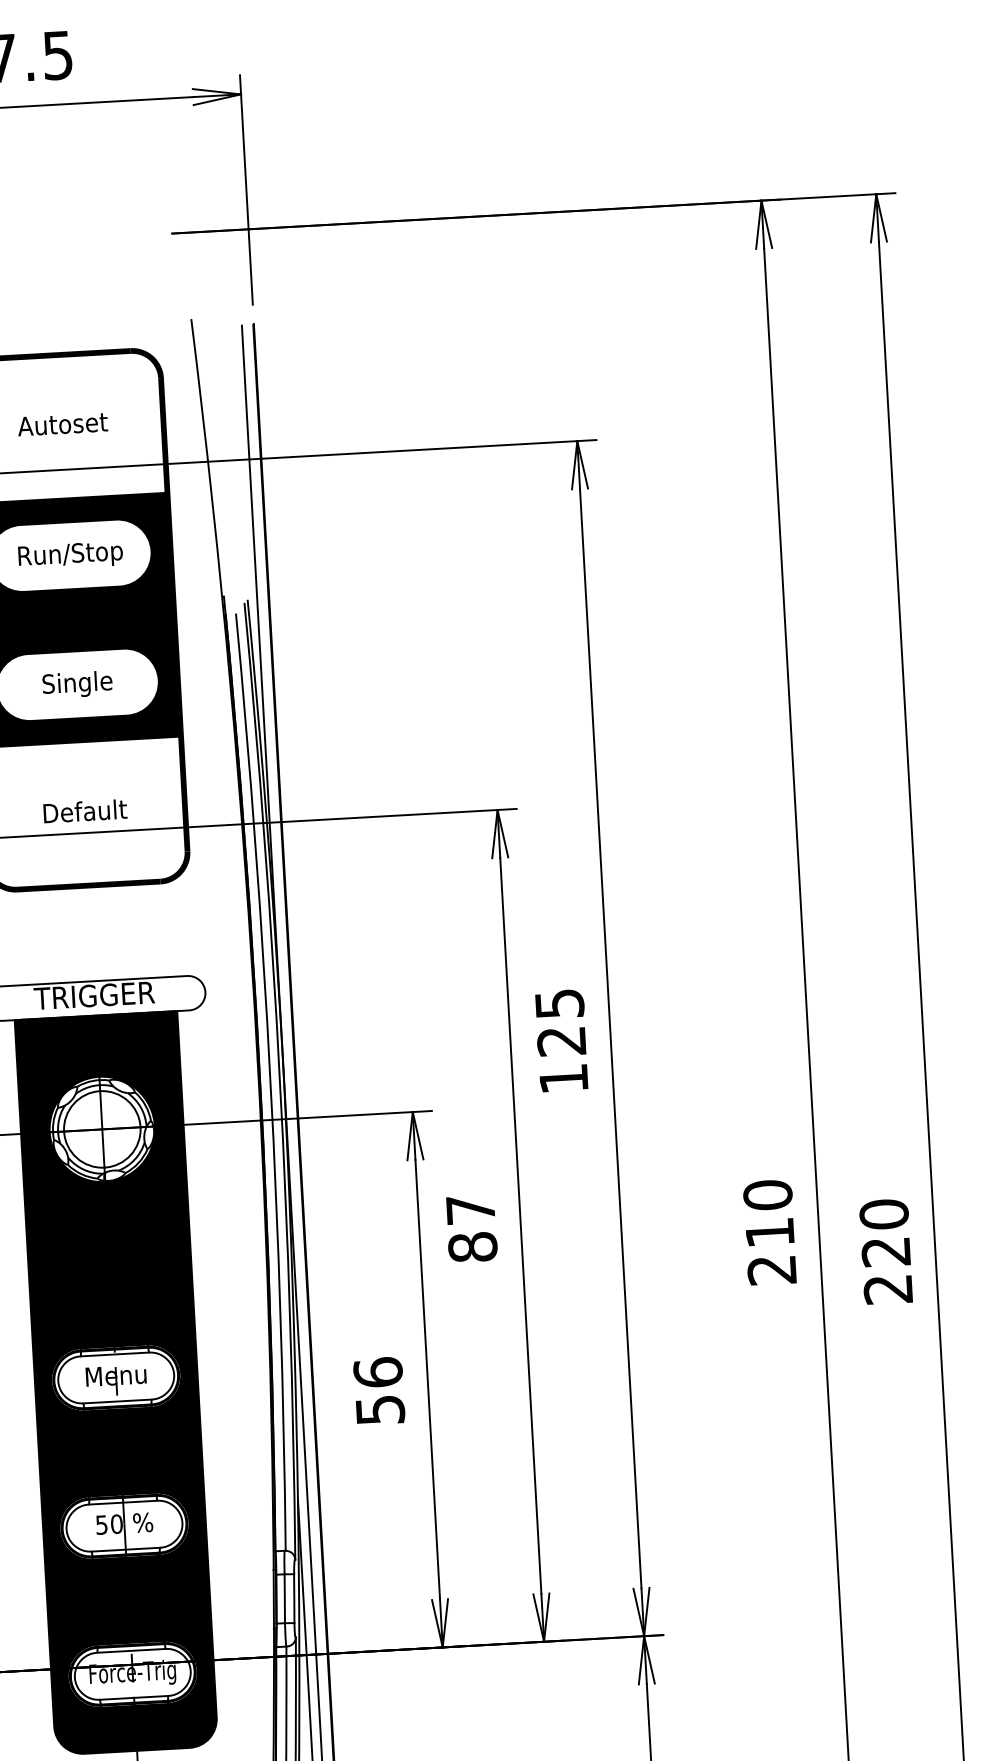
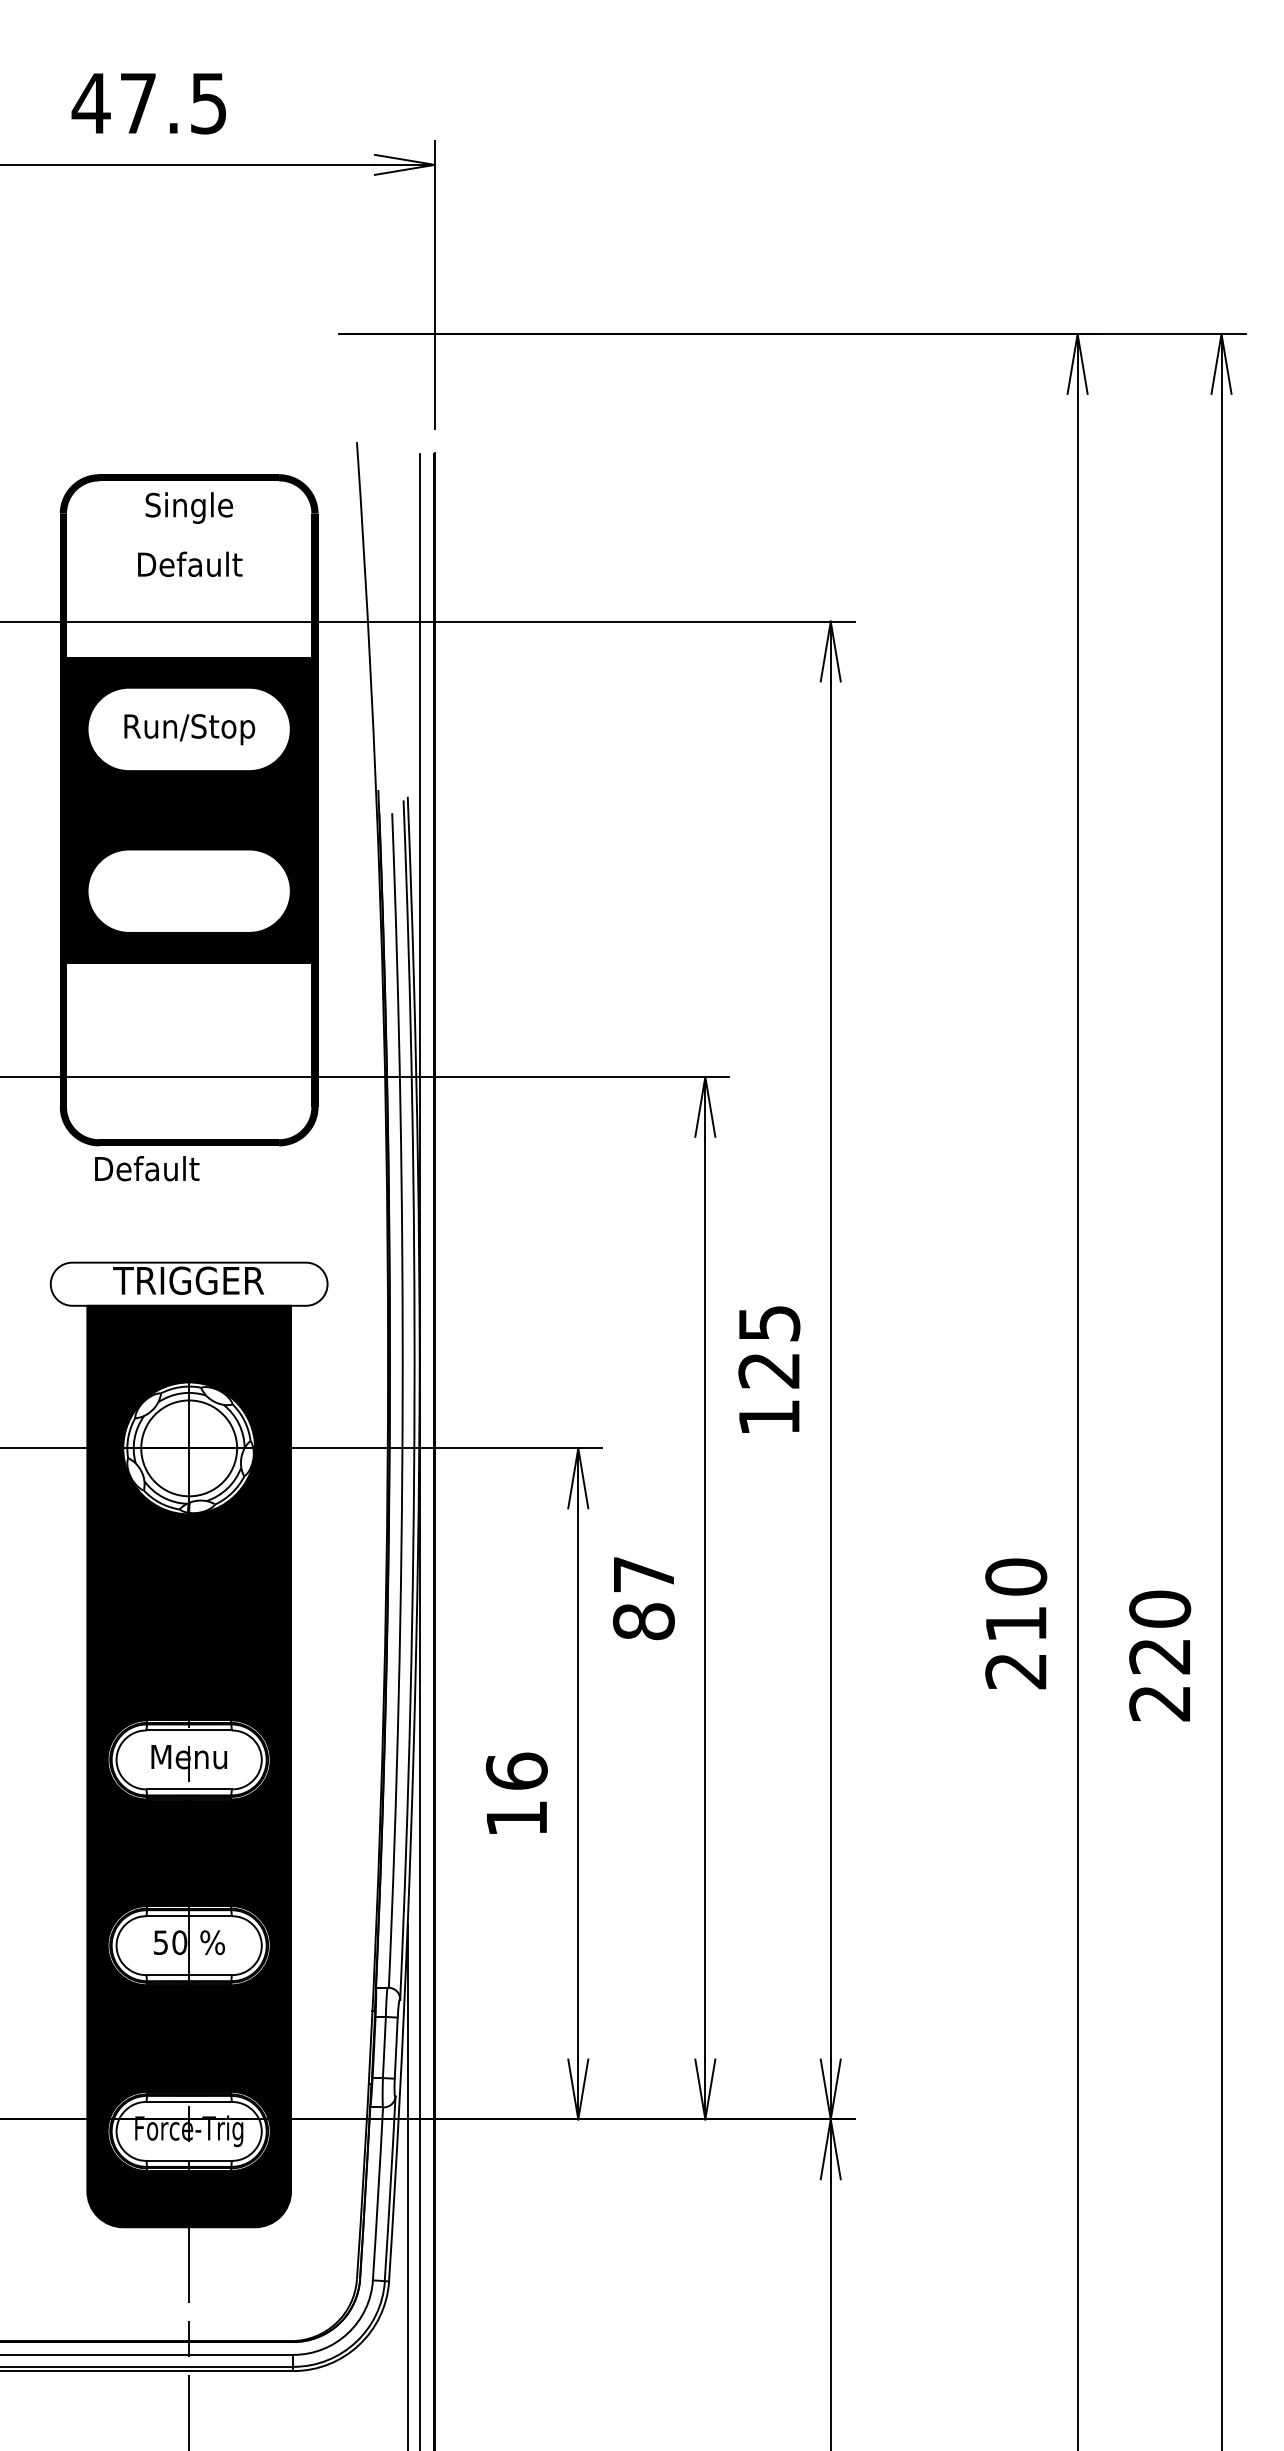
text: (62, 423) -> (188, 563), Autoset -> Default
text: (76, 684) -> (188, 507), moved
text: (85, 811) -> (147, 1168), moved
text: (380, 1410) -> (517, 1818), 56 -> 16

